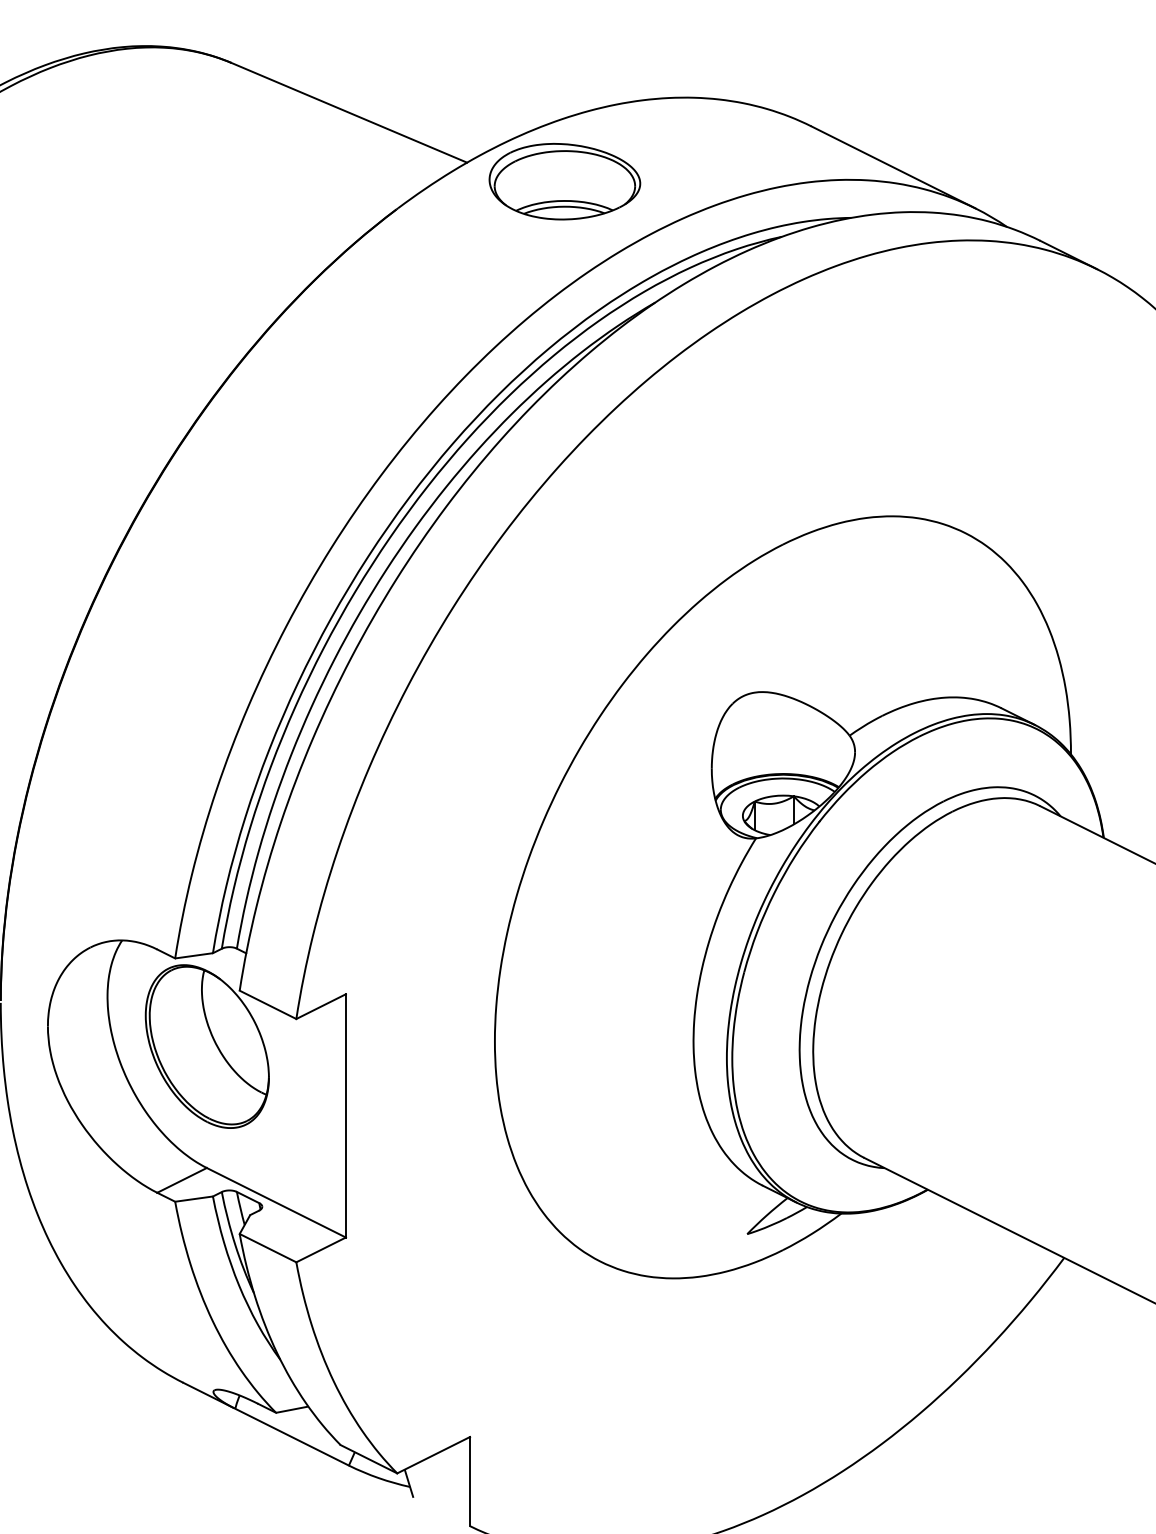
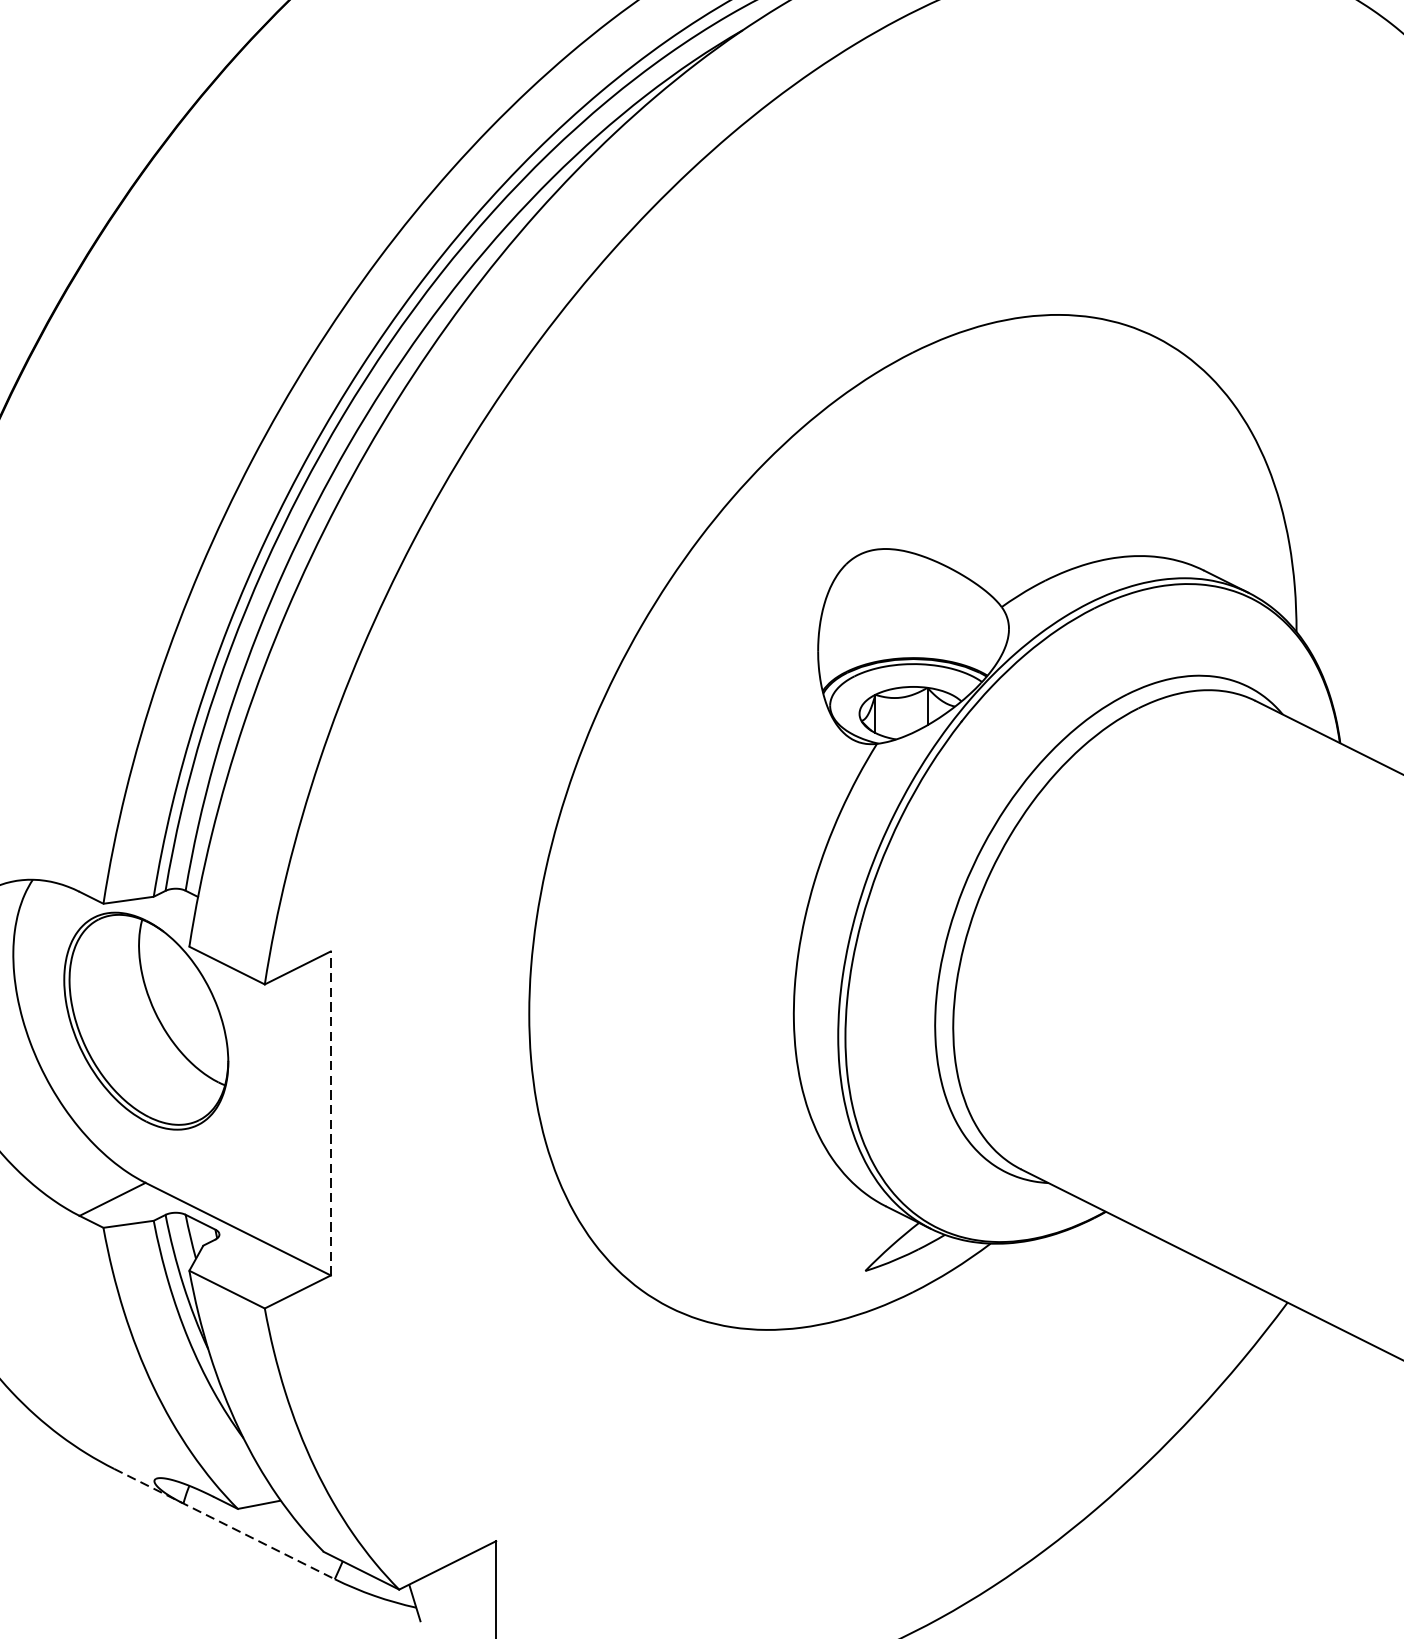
line: (345, 1115) -> (330, 1112), solid -> dashed
line: (266, 1424) -> (225, 1524), solid -> dashed

